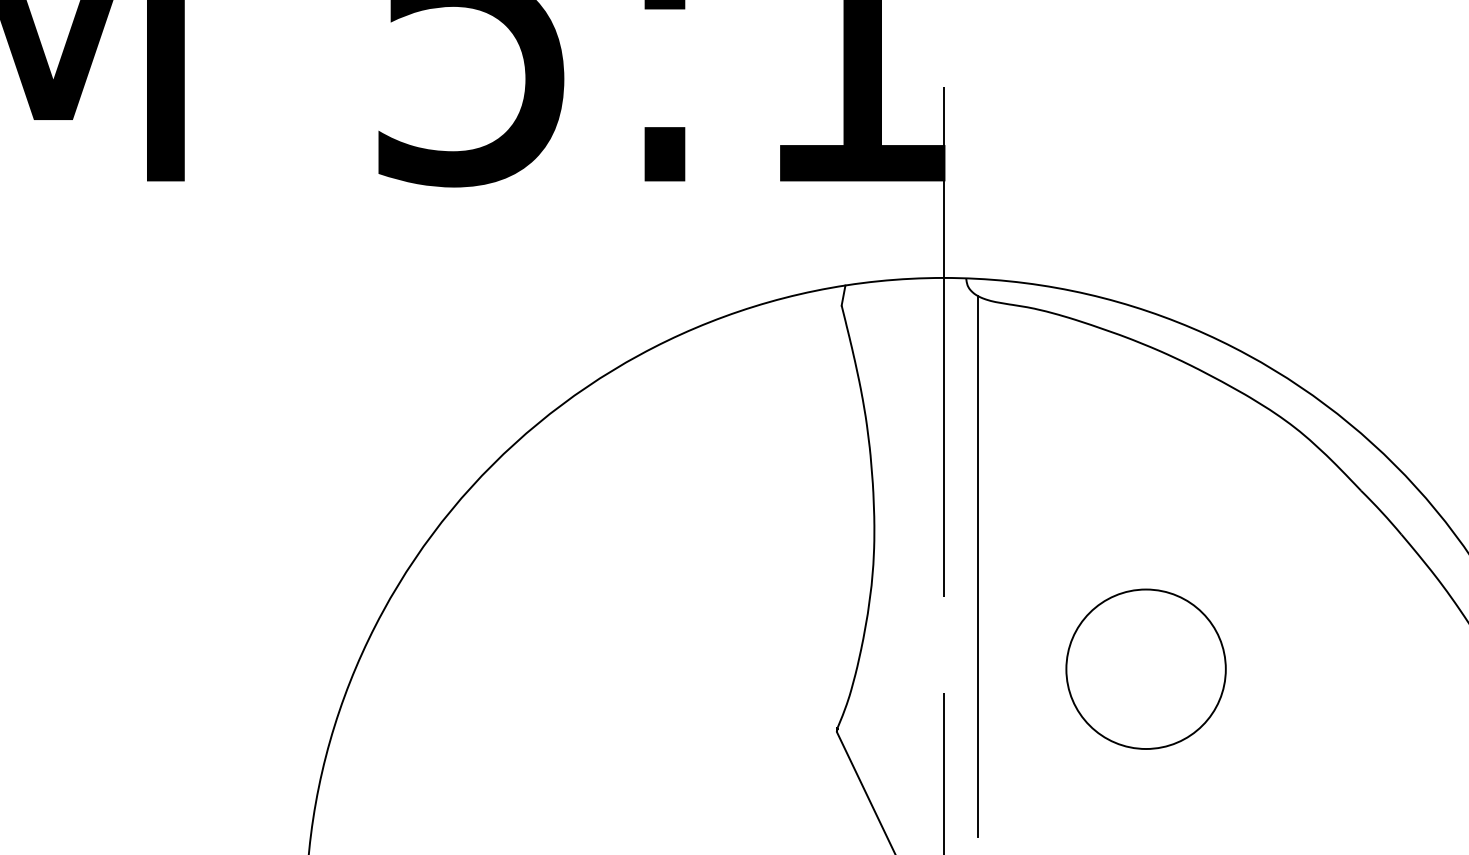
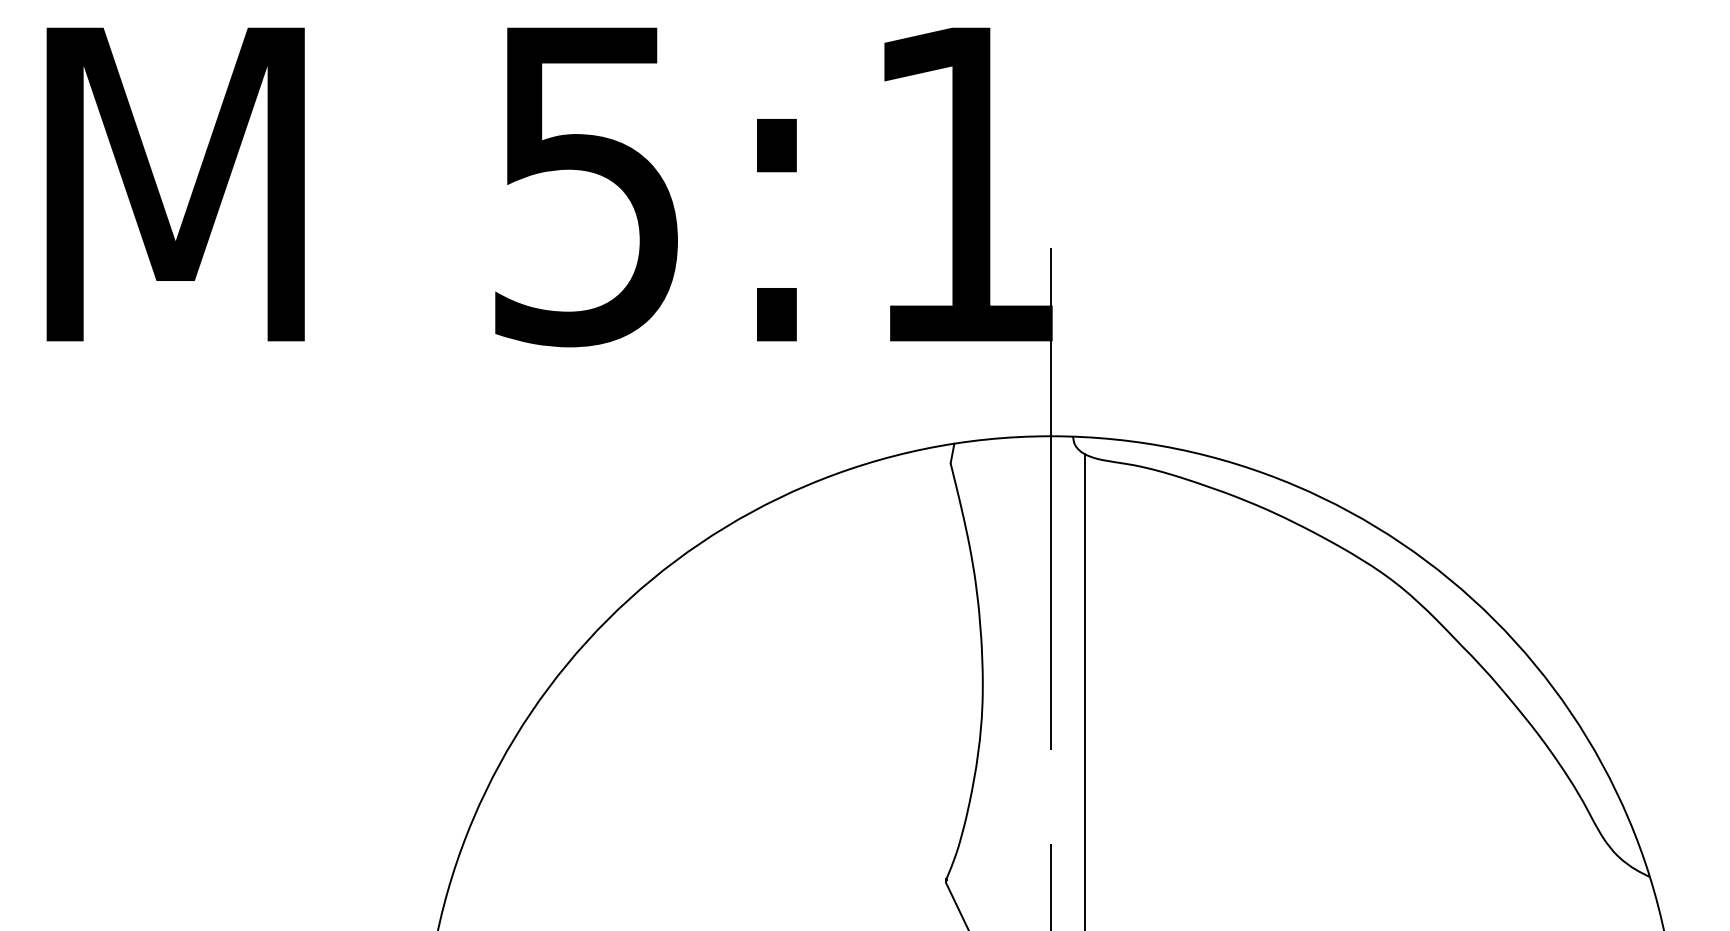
circle: (1145, 668) -> (1249, 820), removed

